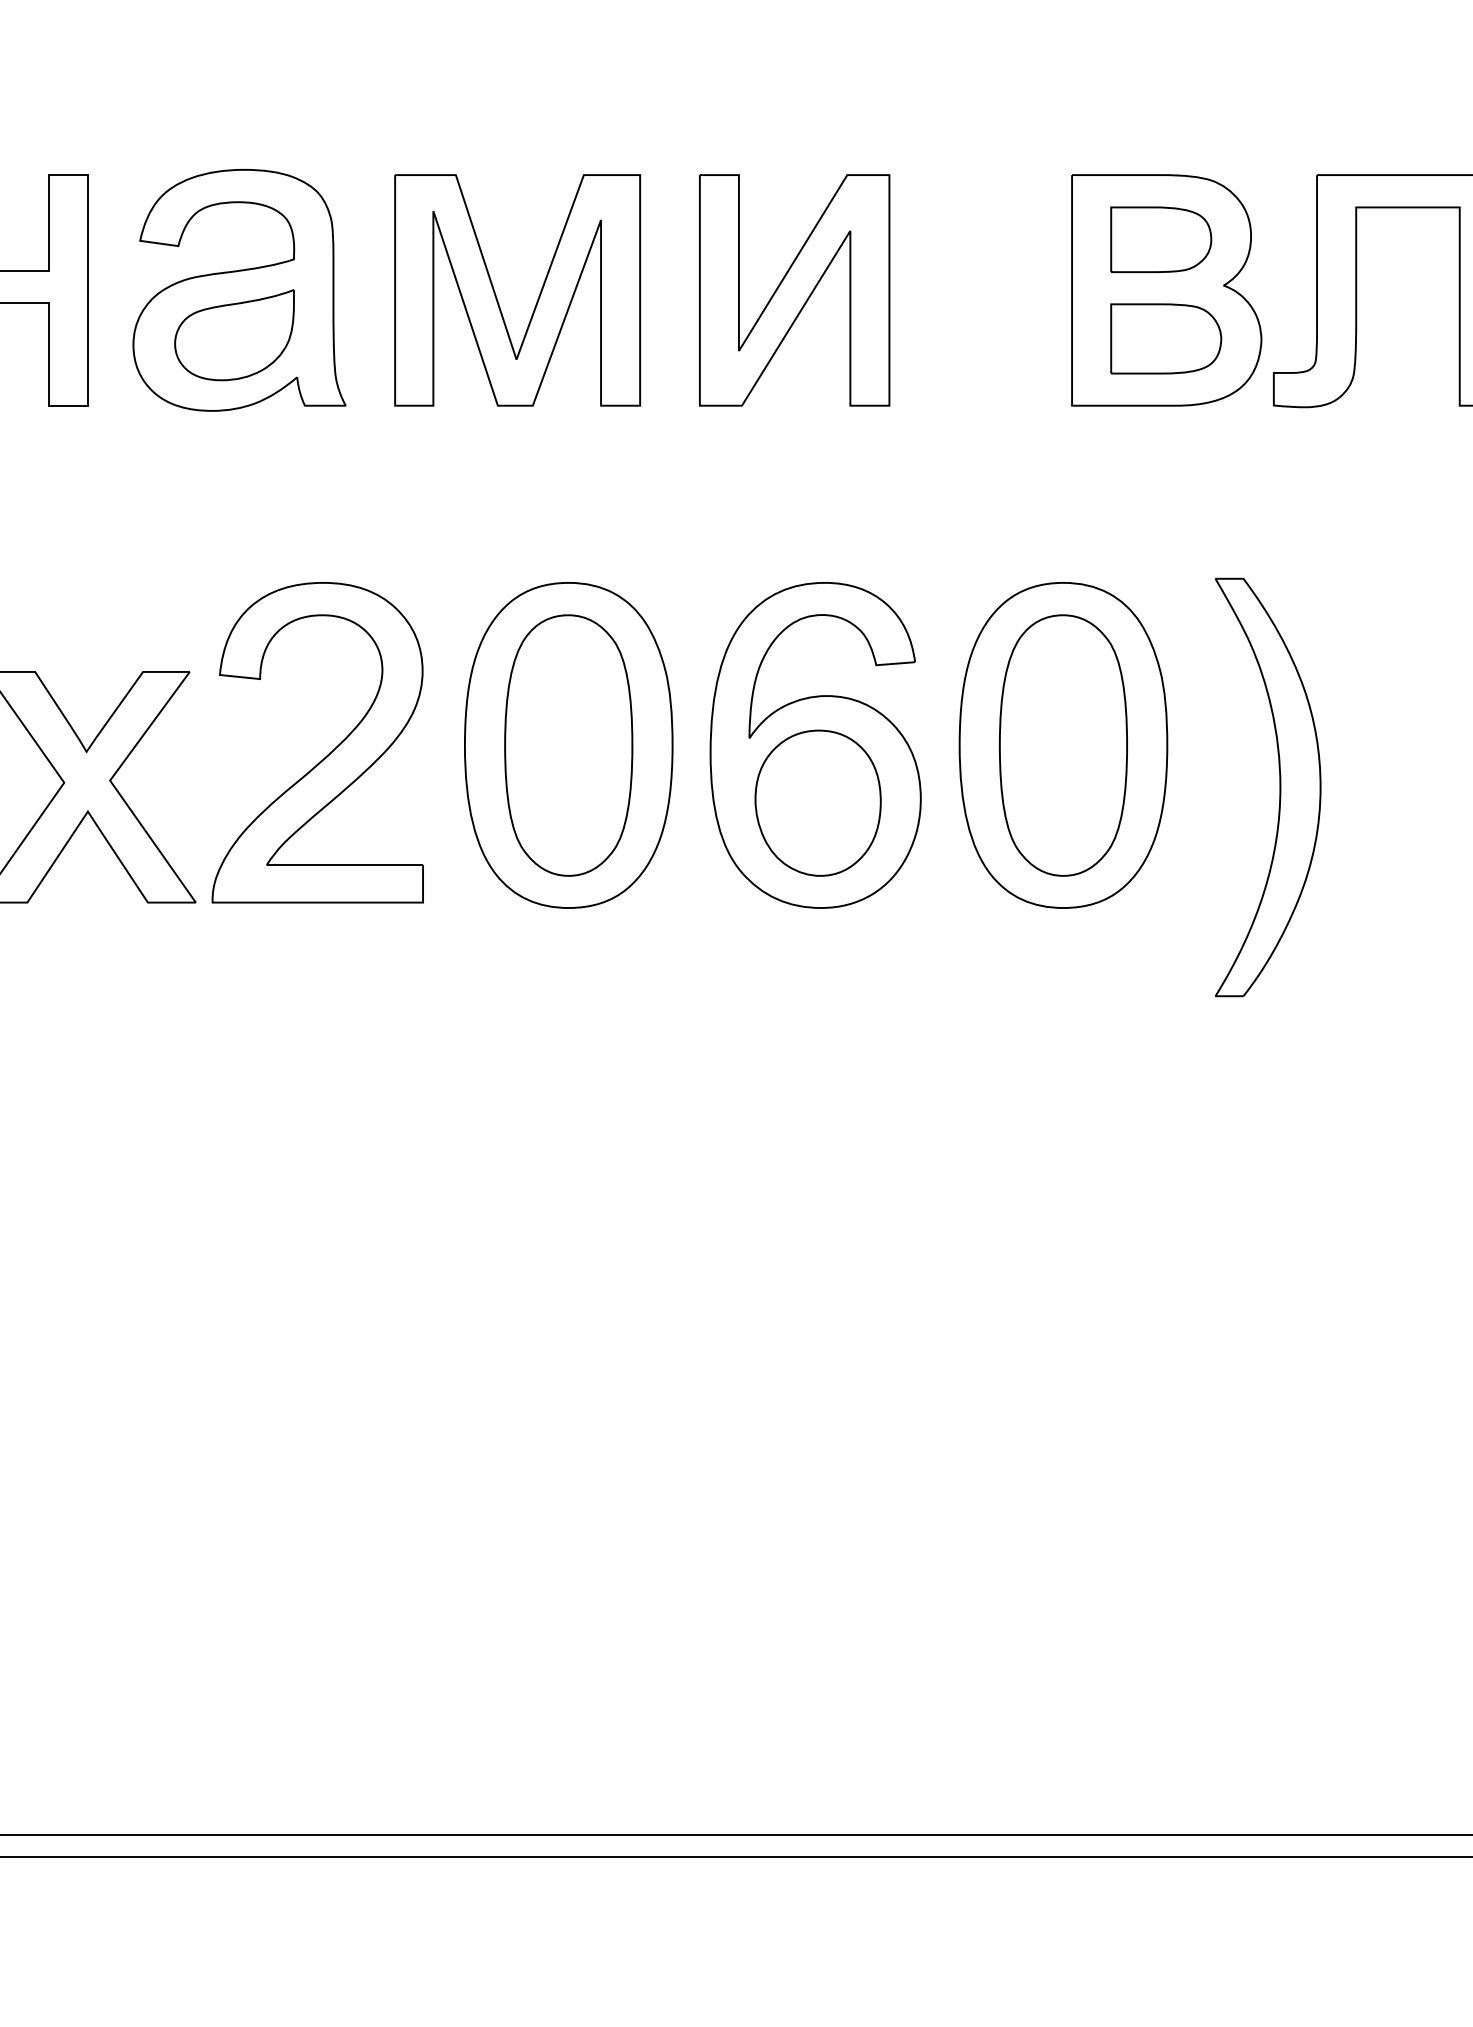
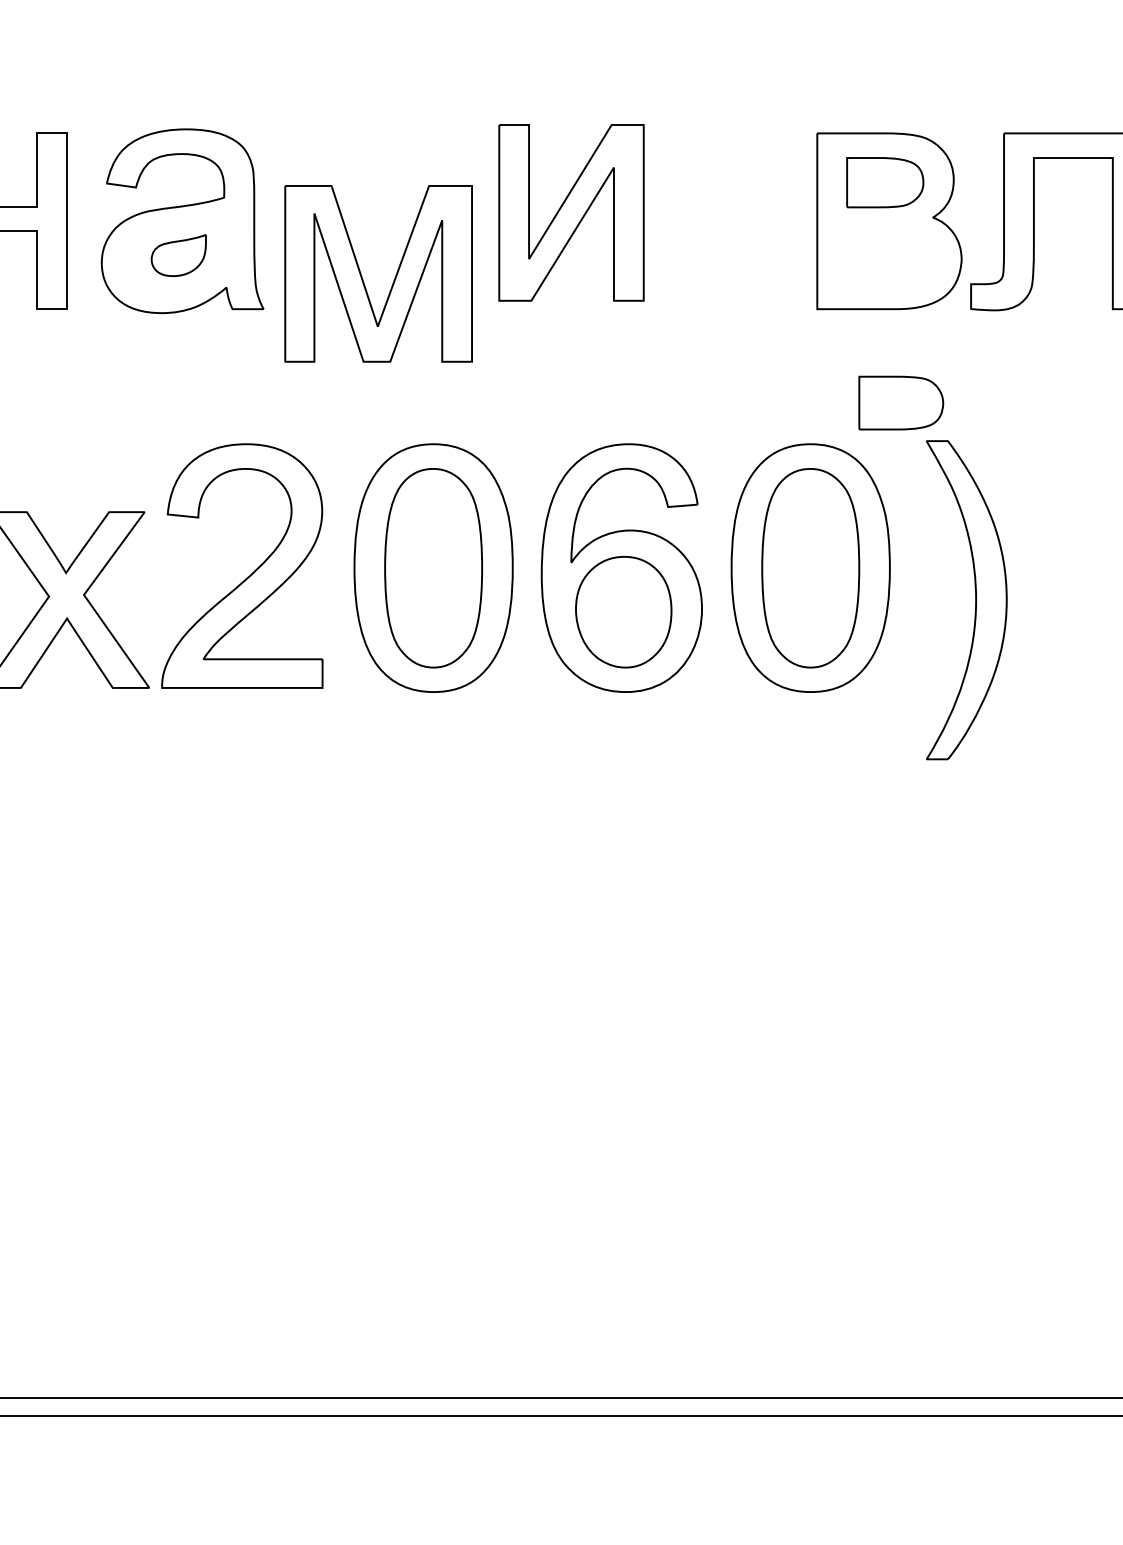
part: (794, 290) -> (571, 212), moved
part: (497, 297) -> (363, 279), moved
part: (234, 335) -> (178, 255), size x0.6
part: (1166, 338) -> (901, 402), moved

